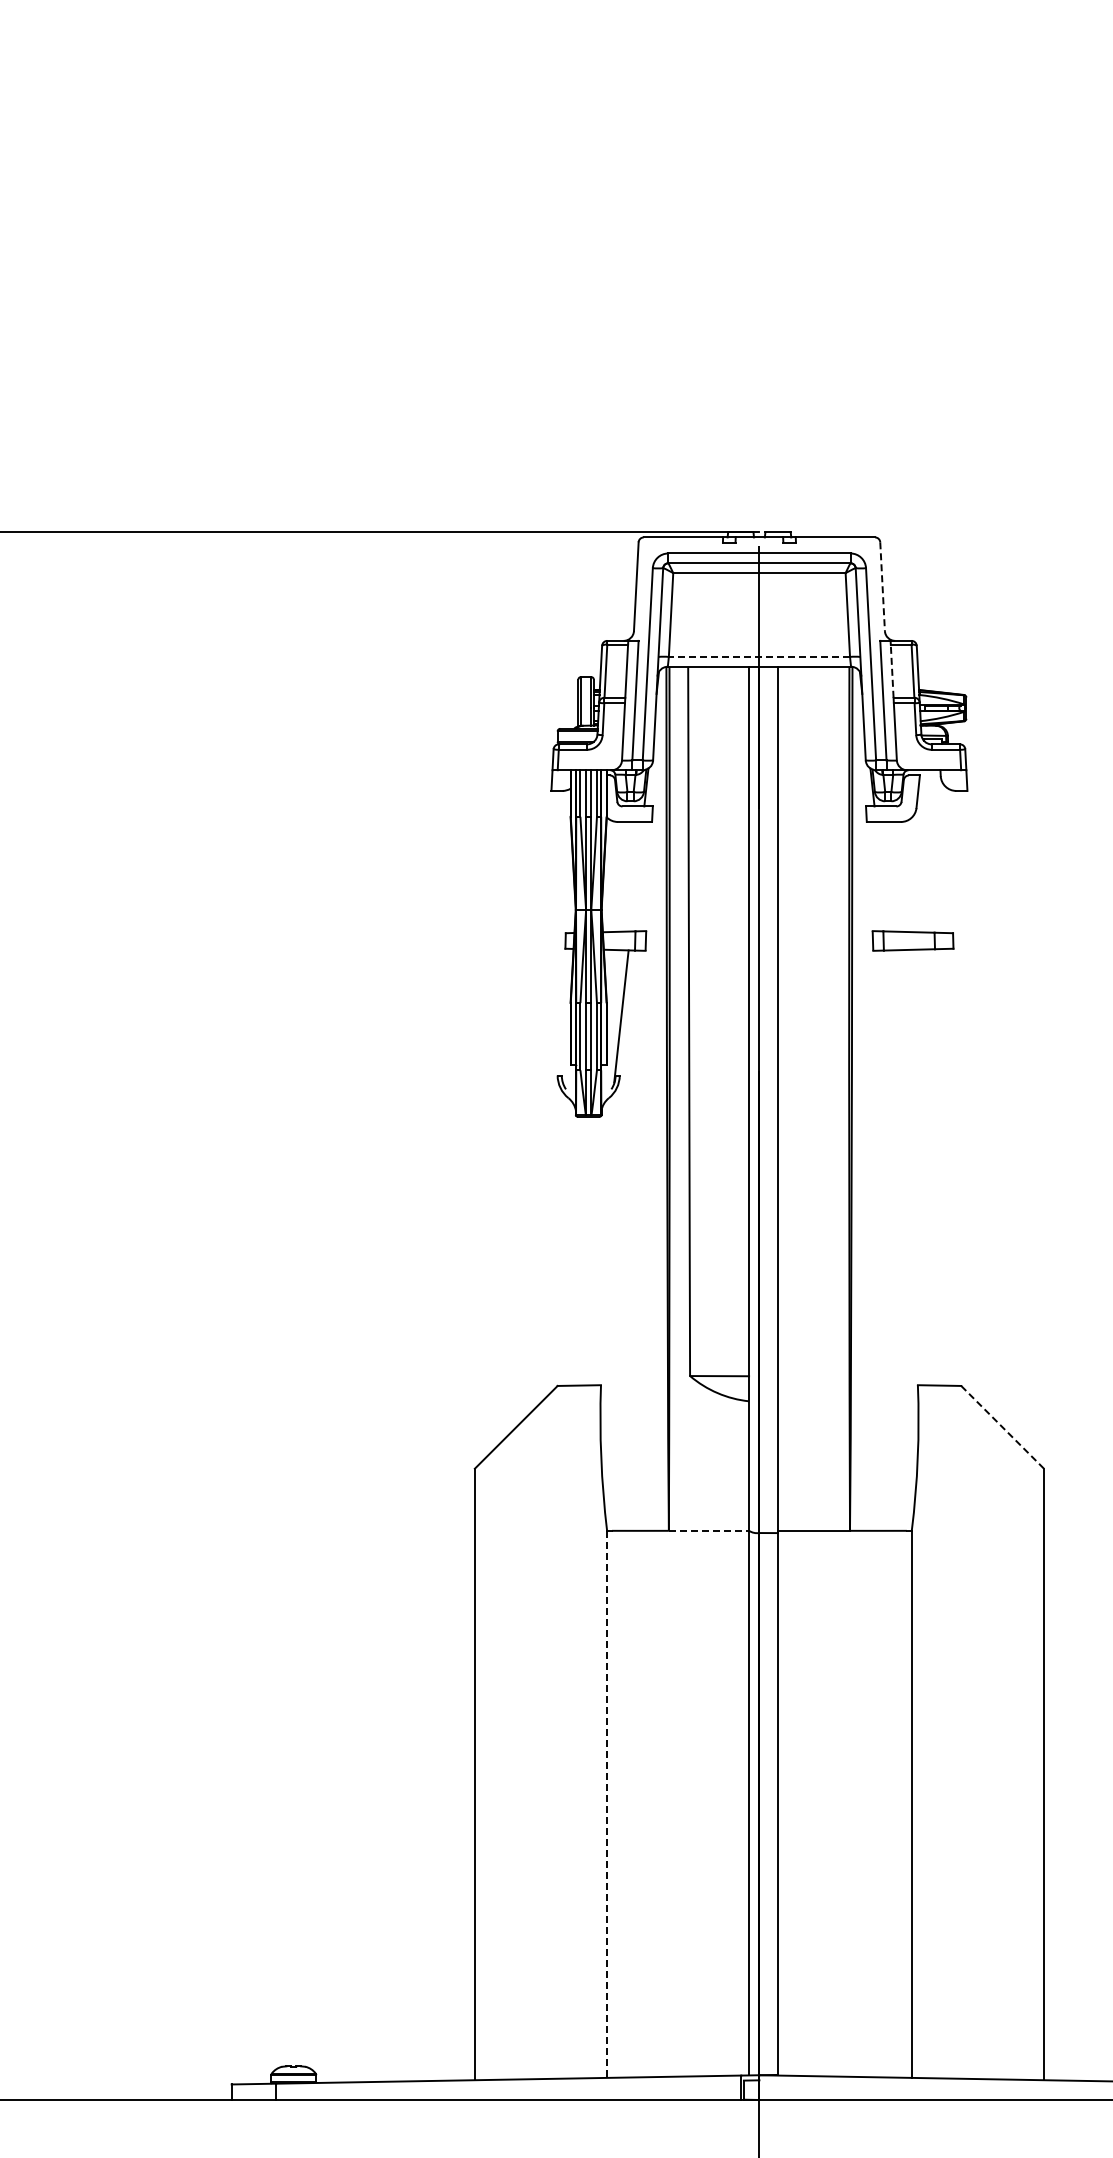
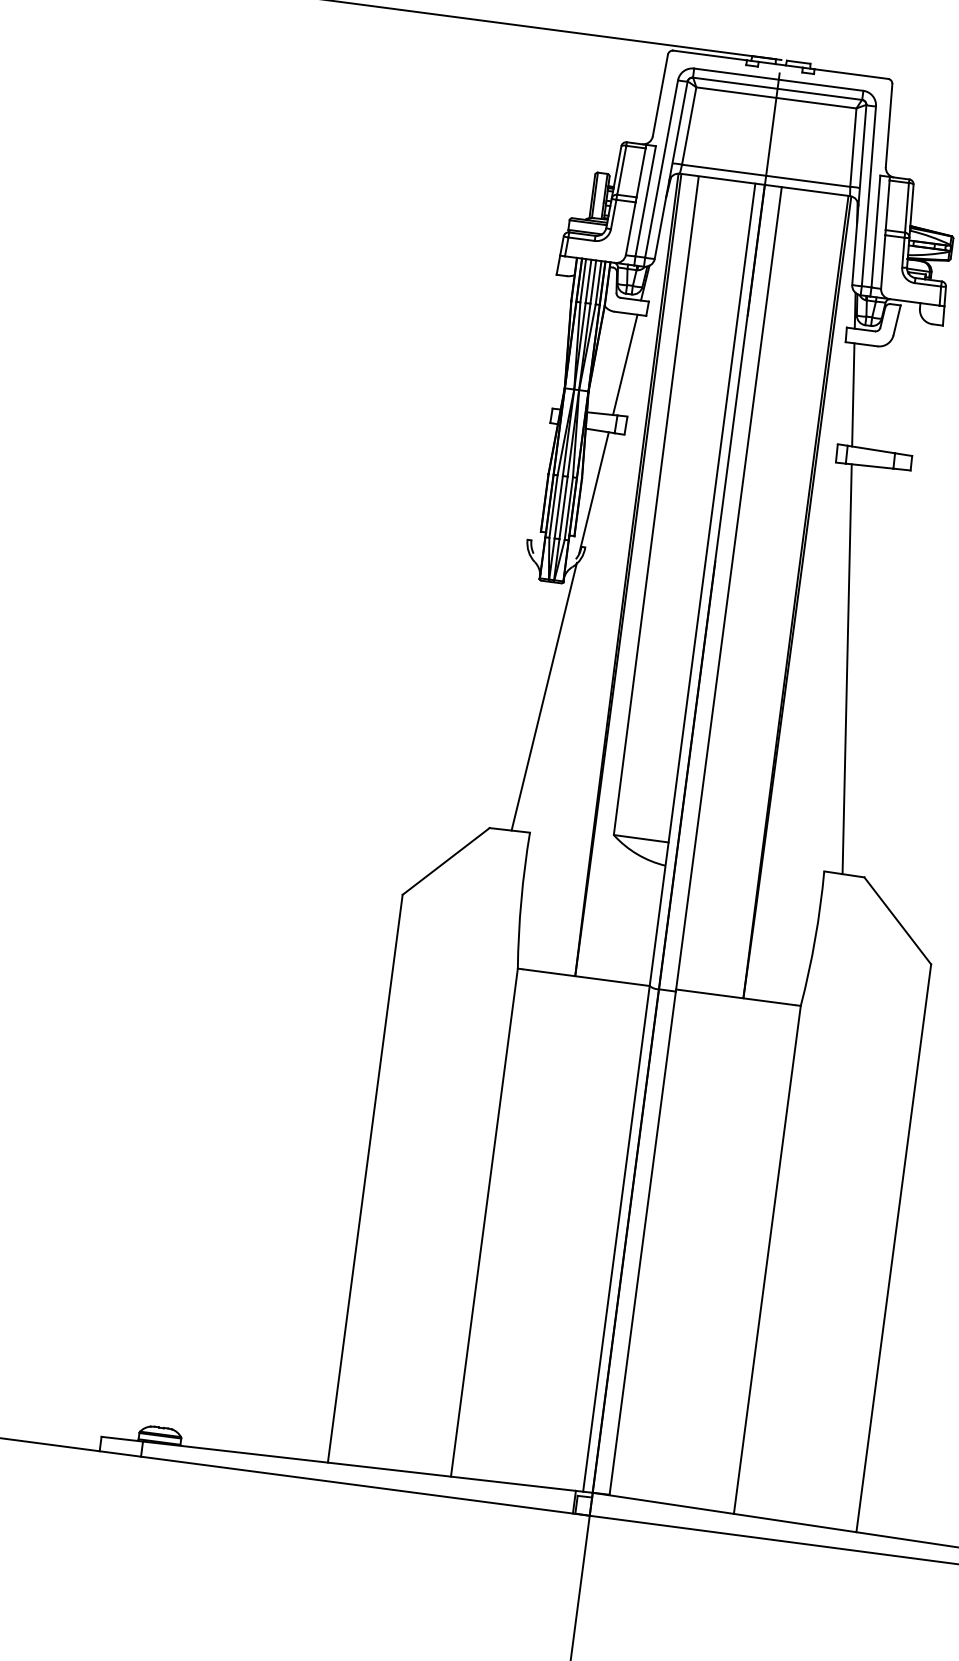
line: (882, 587) -> (888, 126), dashed -> solid
line: (759, 656) -> (766, 175), dashed -> solid
line: (892, 671) -> (887, 205), dashed -> solid
line: (636, 876) -> (625, 364), added
line: (882, 876) -> (853, 394), added
line: (913, 1167) -> (846, 668), added
line: (597, 1239) -> (544, 696), added
line: (1002, 1427) -> (897, 921), dashed -> solid
line: (709, 1530) -> (612, 980), dashed -> solid
line: (607, 1804) -> (484, 1222), dashed -> solid

